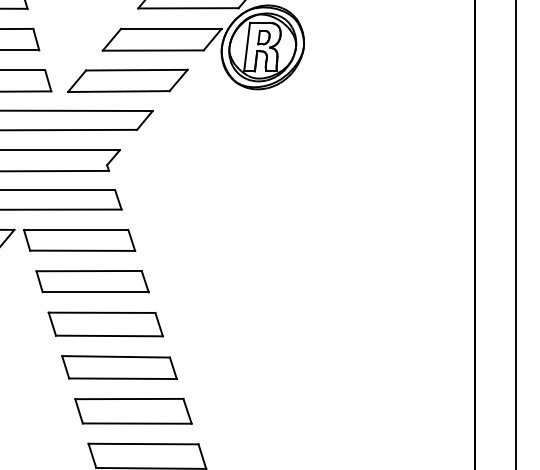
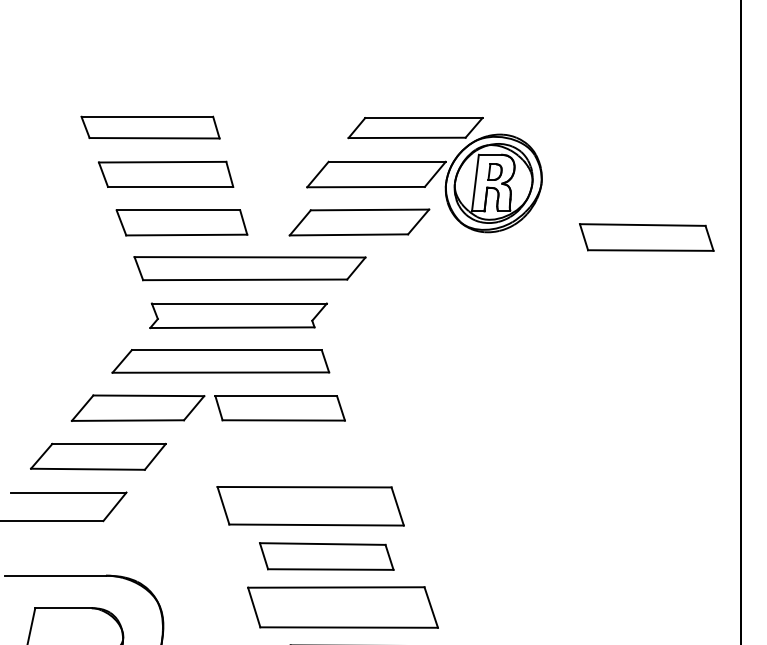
part: (127, 80) -> (359, 222), moved
part: (393, 93) -> (646, 237), added
part: (92, 281) -> (295, 456), removed
part: (105, 324) -> (310, 506), size x1.4
part: (133, 411) -> (342, 607), size x1.4

